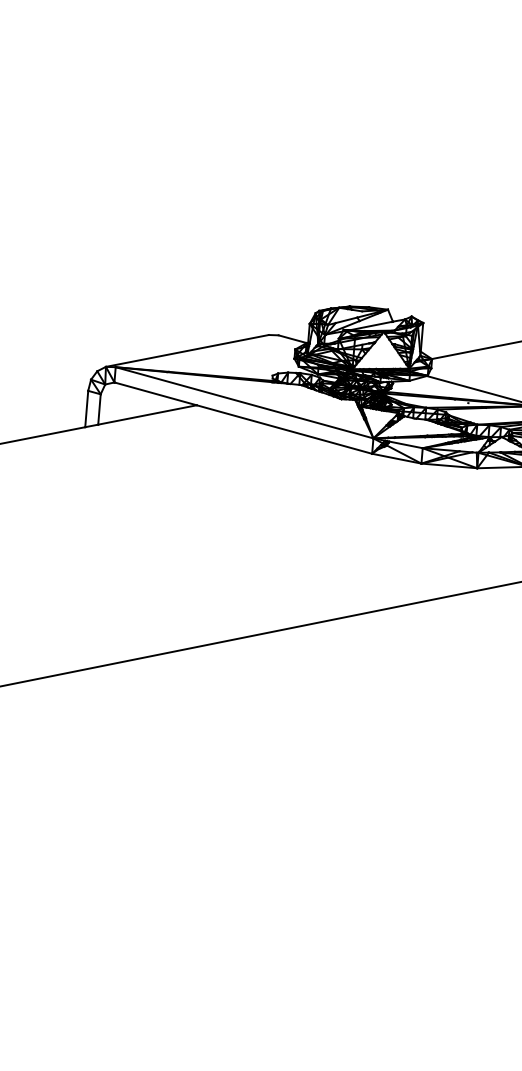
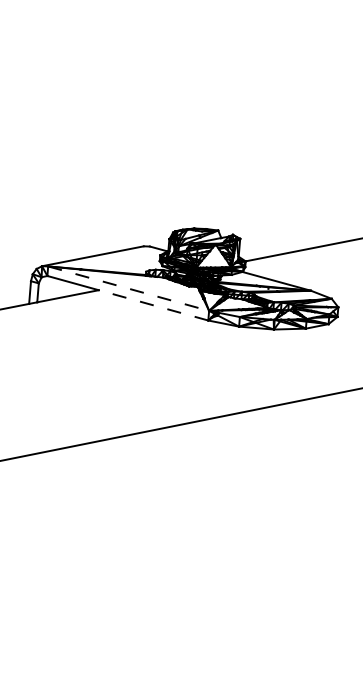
line: (245, 402) -> (129, 288), solid -> dashed
line: (284, 429) -> (153, 305), solid -> dashed

